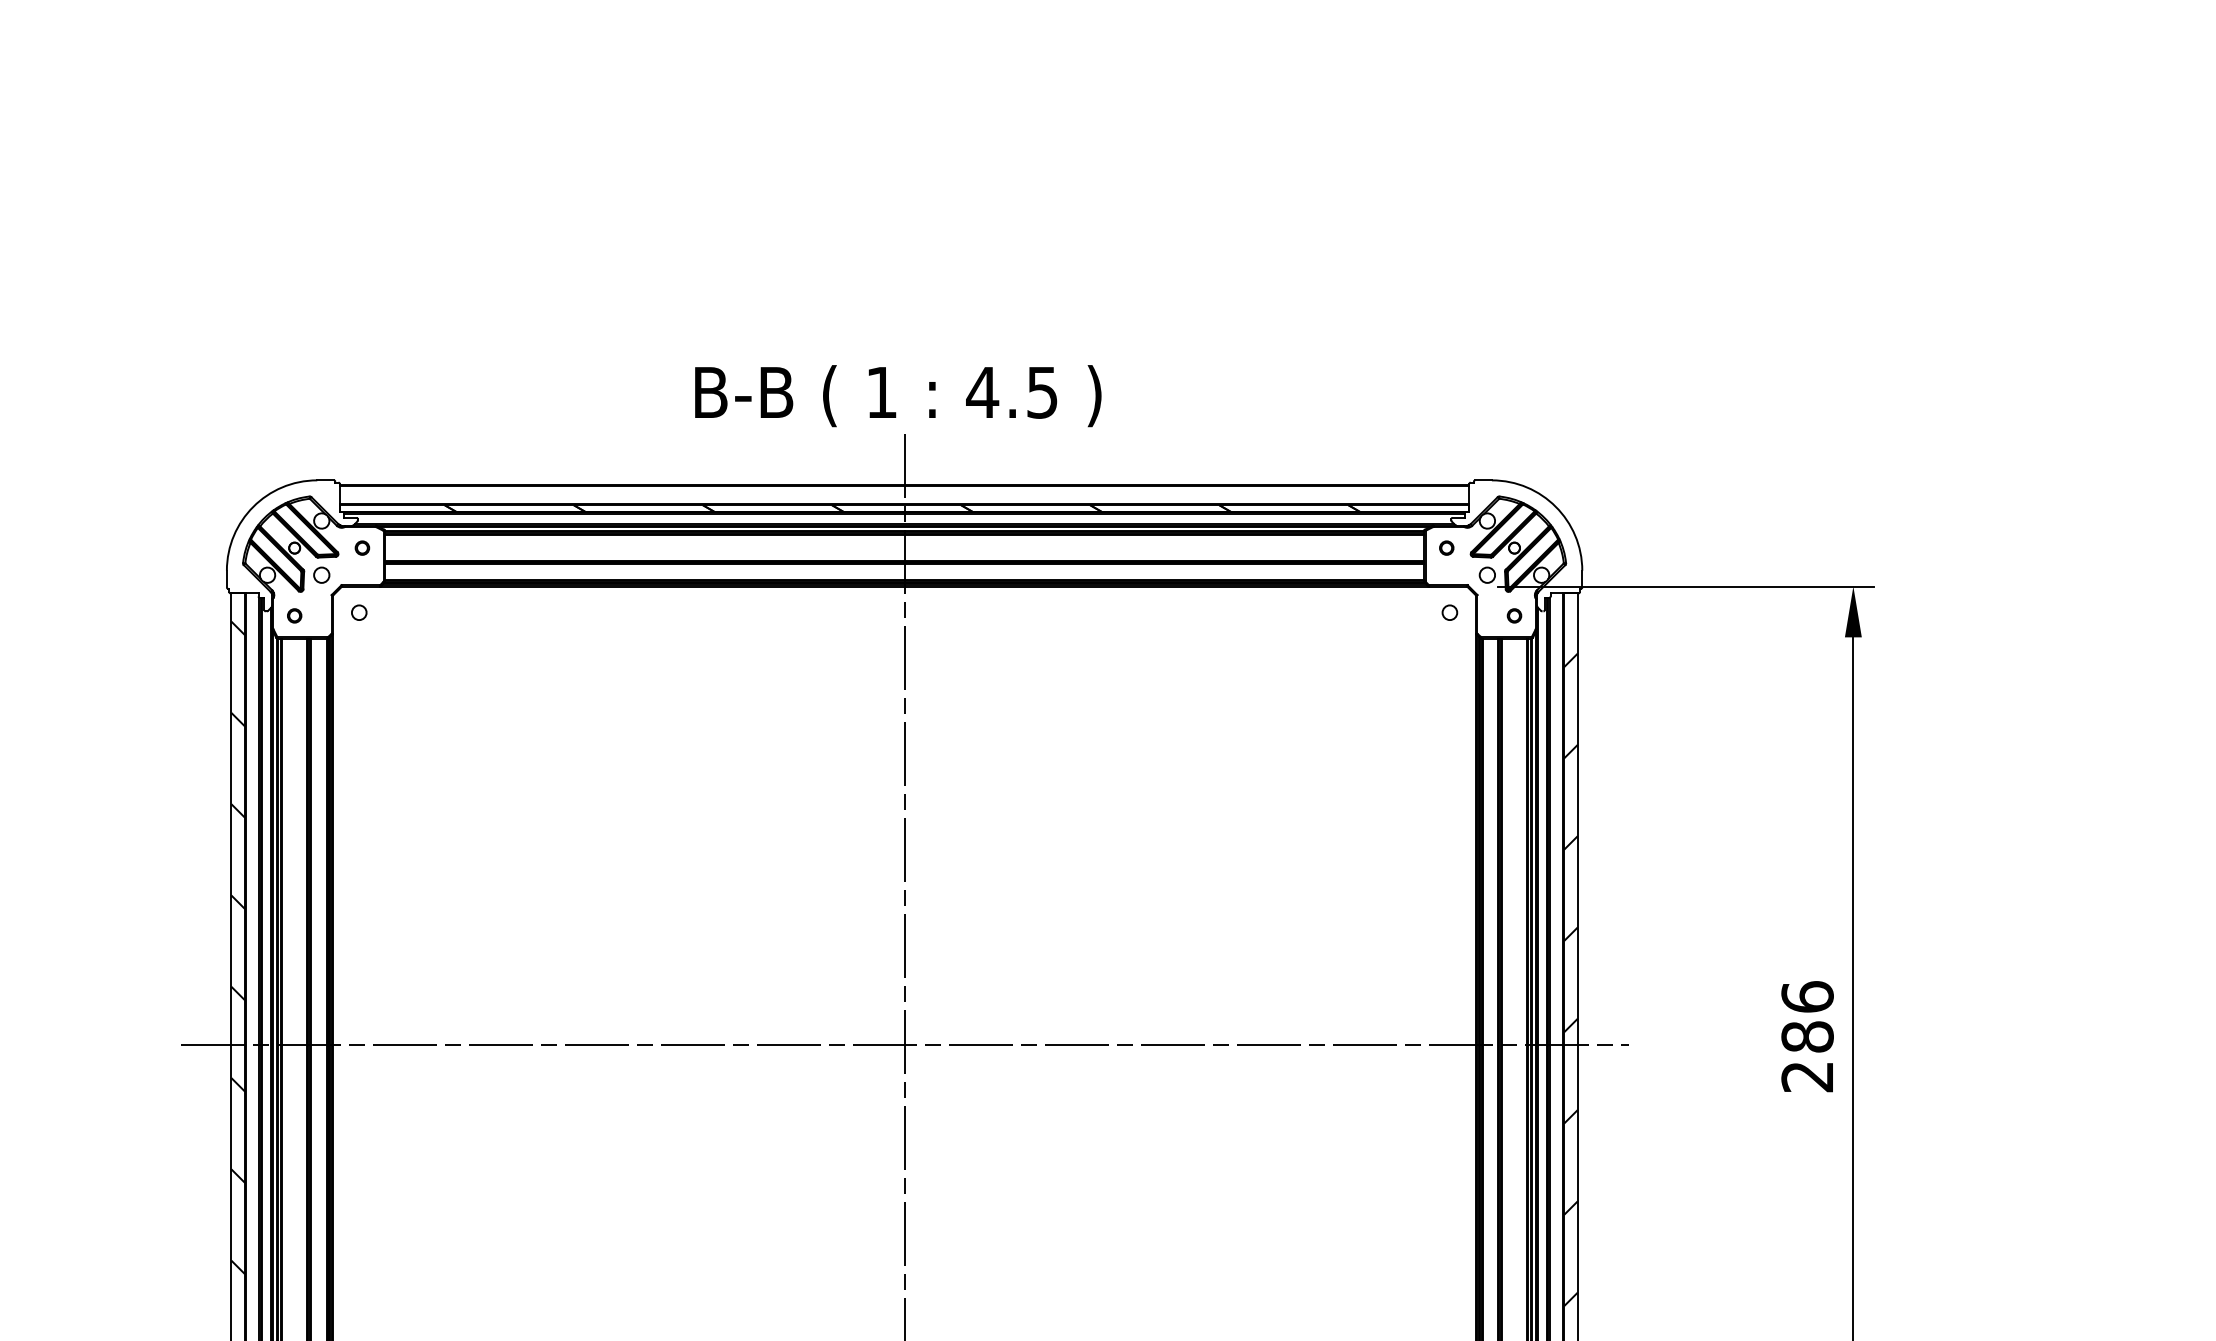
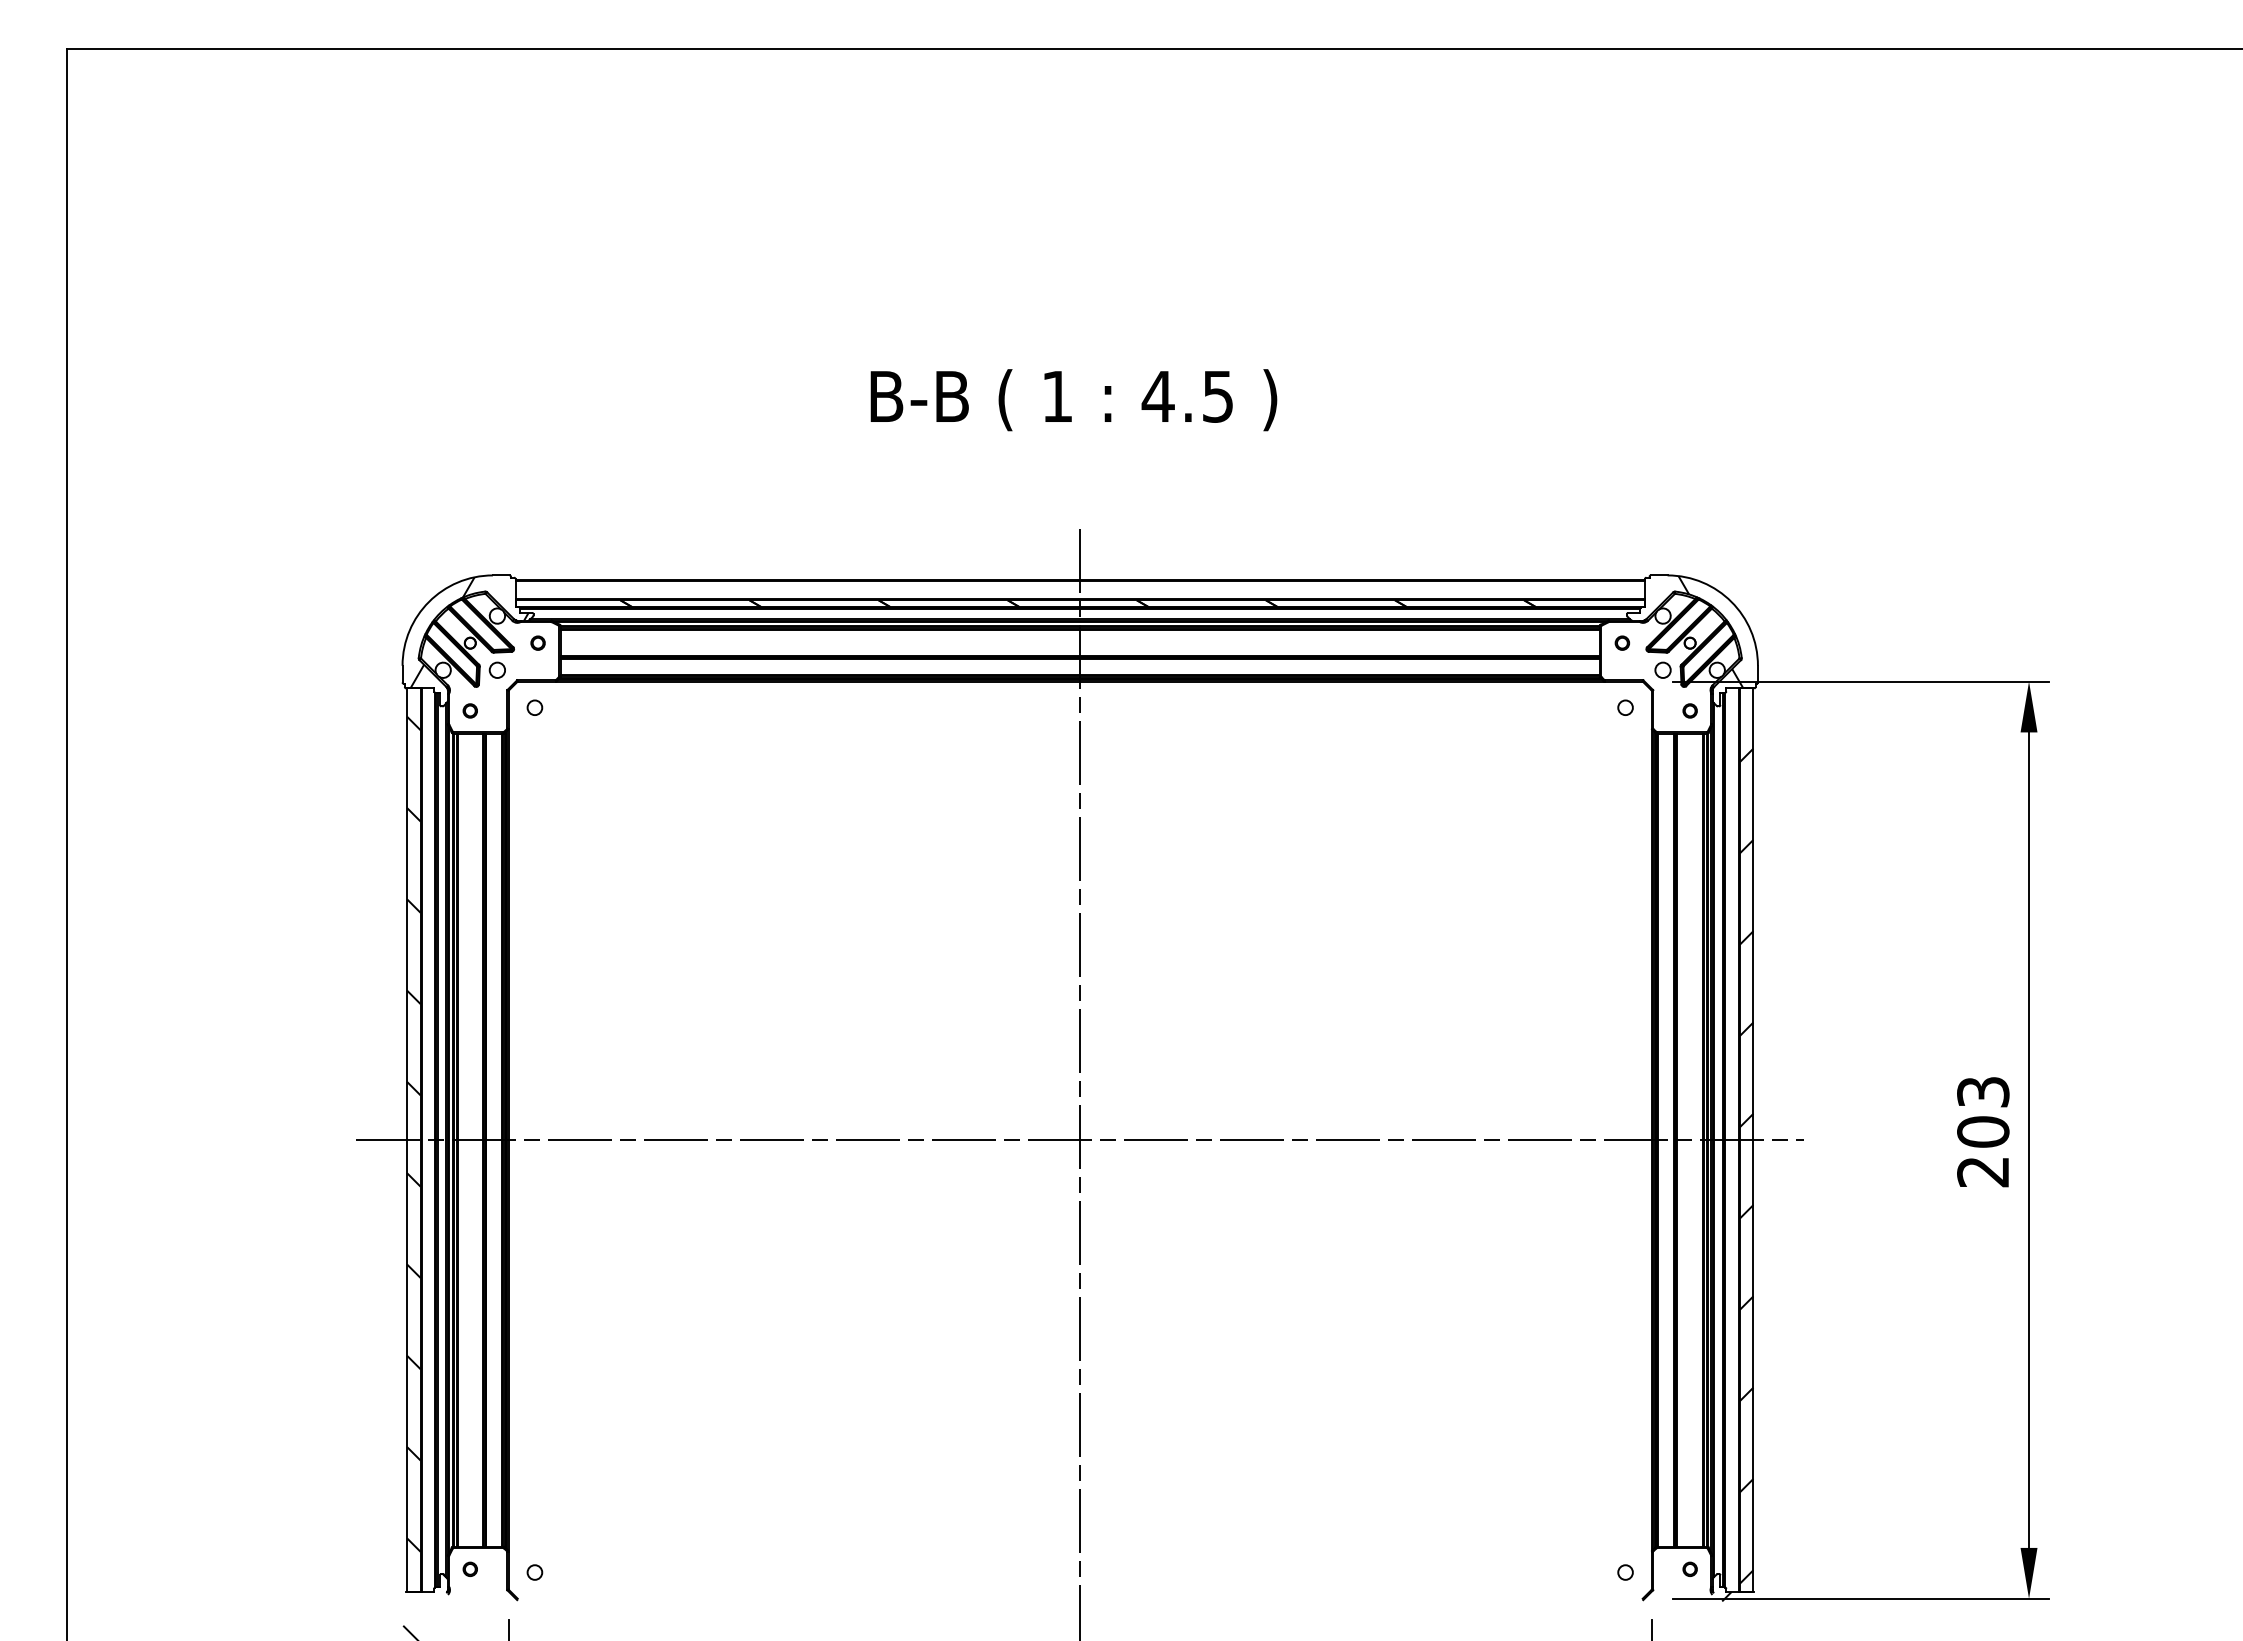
text: (897, 396) -> (1073, 400), moved
hatch: (293, 537) -> (469, 632), added
hatch: (1534, 537) -> (1710, 632), added
text: (1807, 1016) -> (1983, 1111), 286 -> 203

